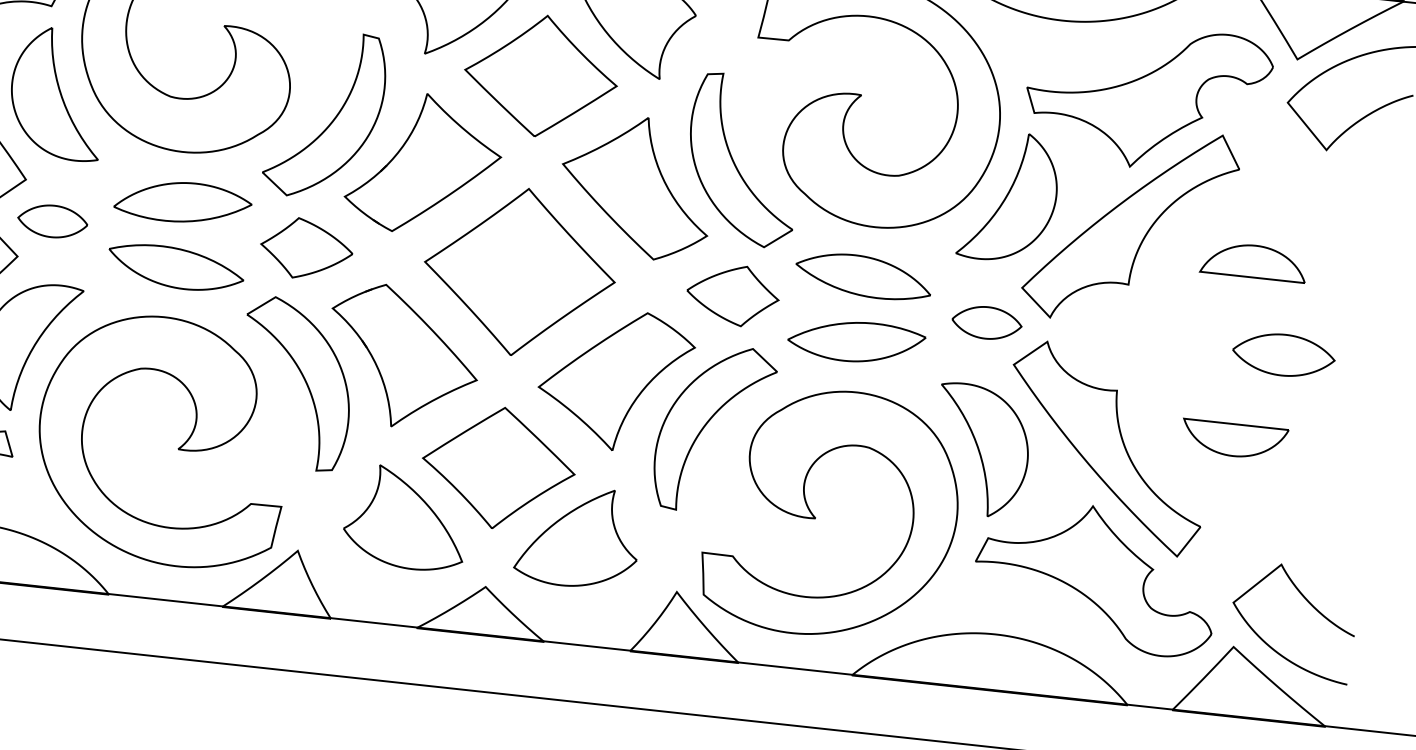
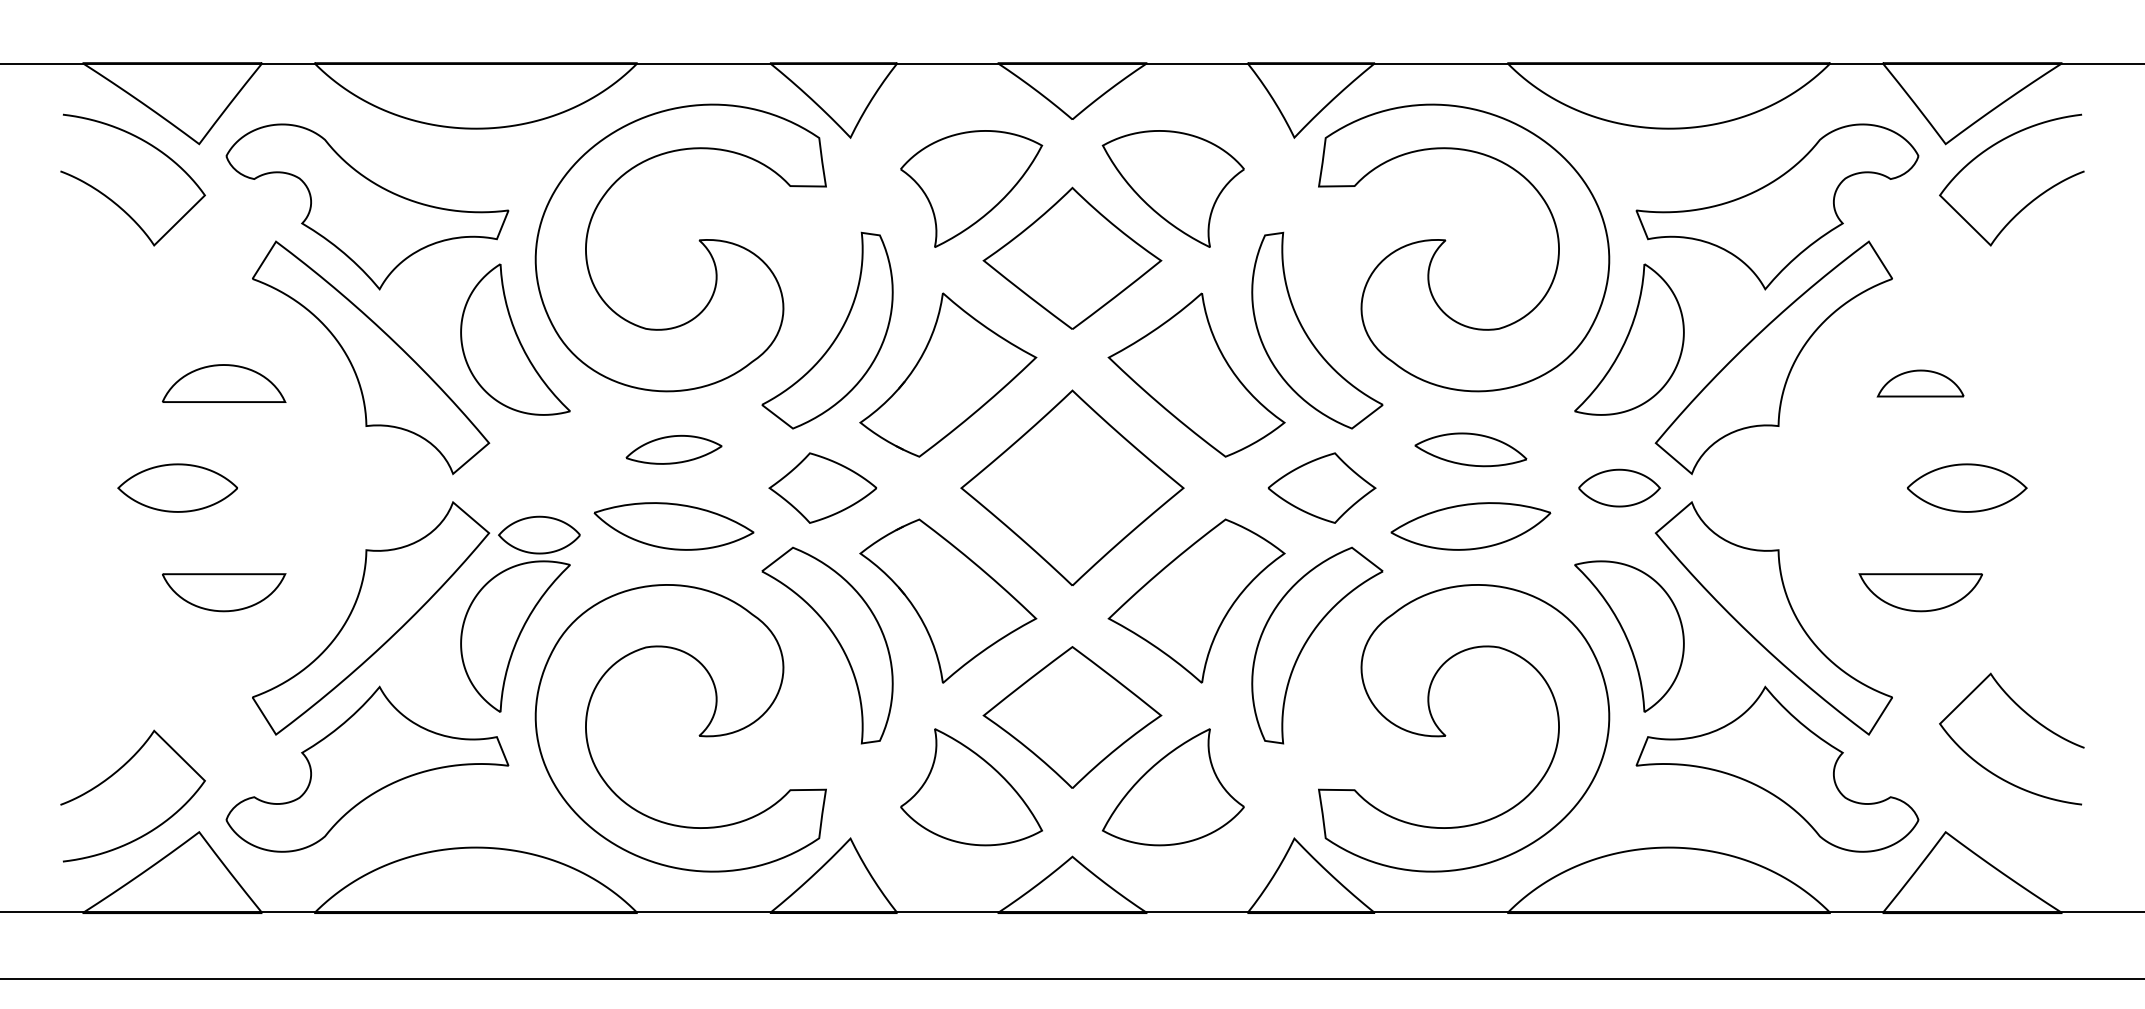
part: (182, 202) -> (673, 449), size x0.6
part: (52, 220) -> (539, 534), moved
part: (1253, 261) -> (1920, 383), size x0.7
part: (863, 276) -> (1470, 449), size x0.7
curve: (1309, 604) -> (2028, 716), moved

